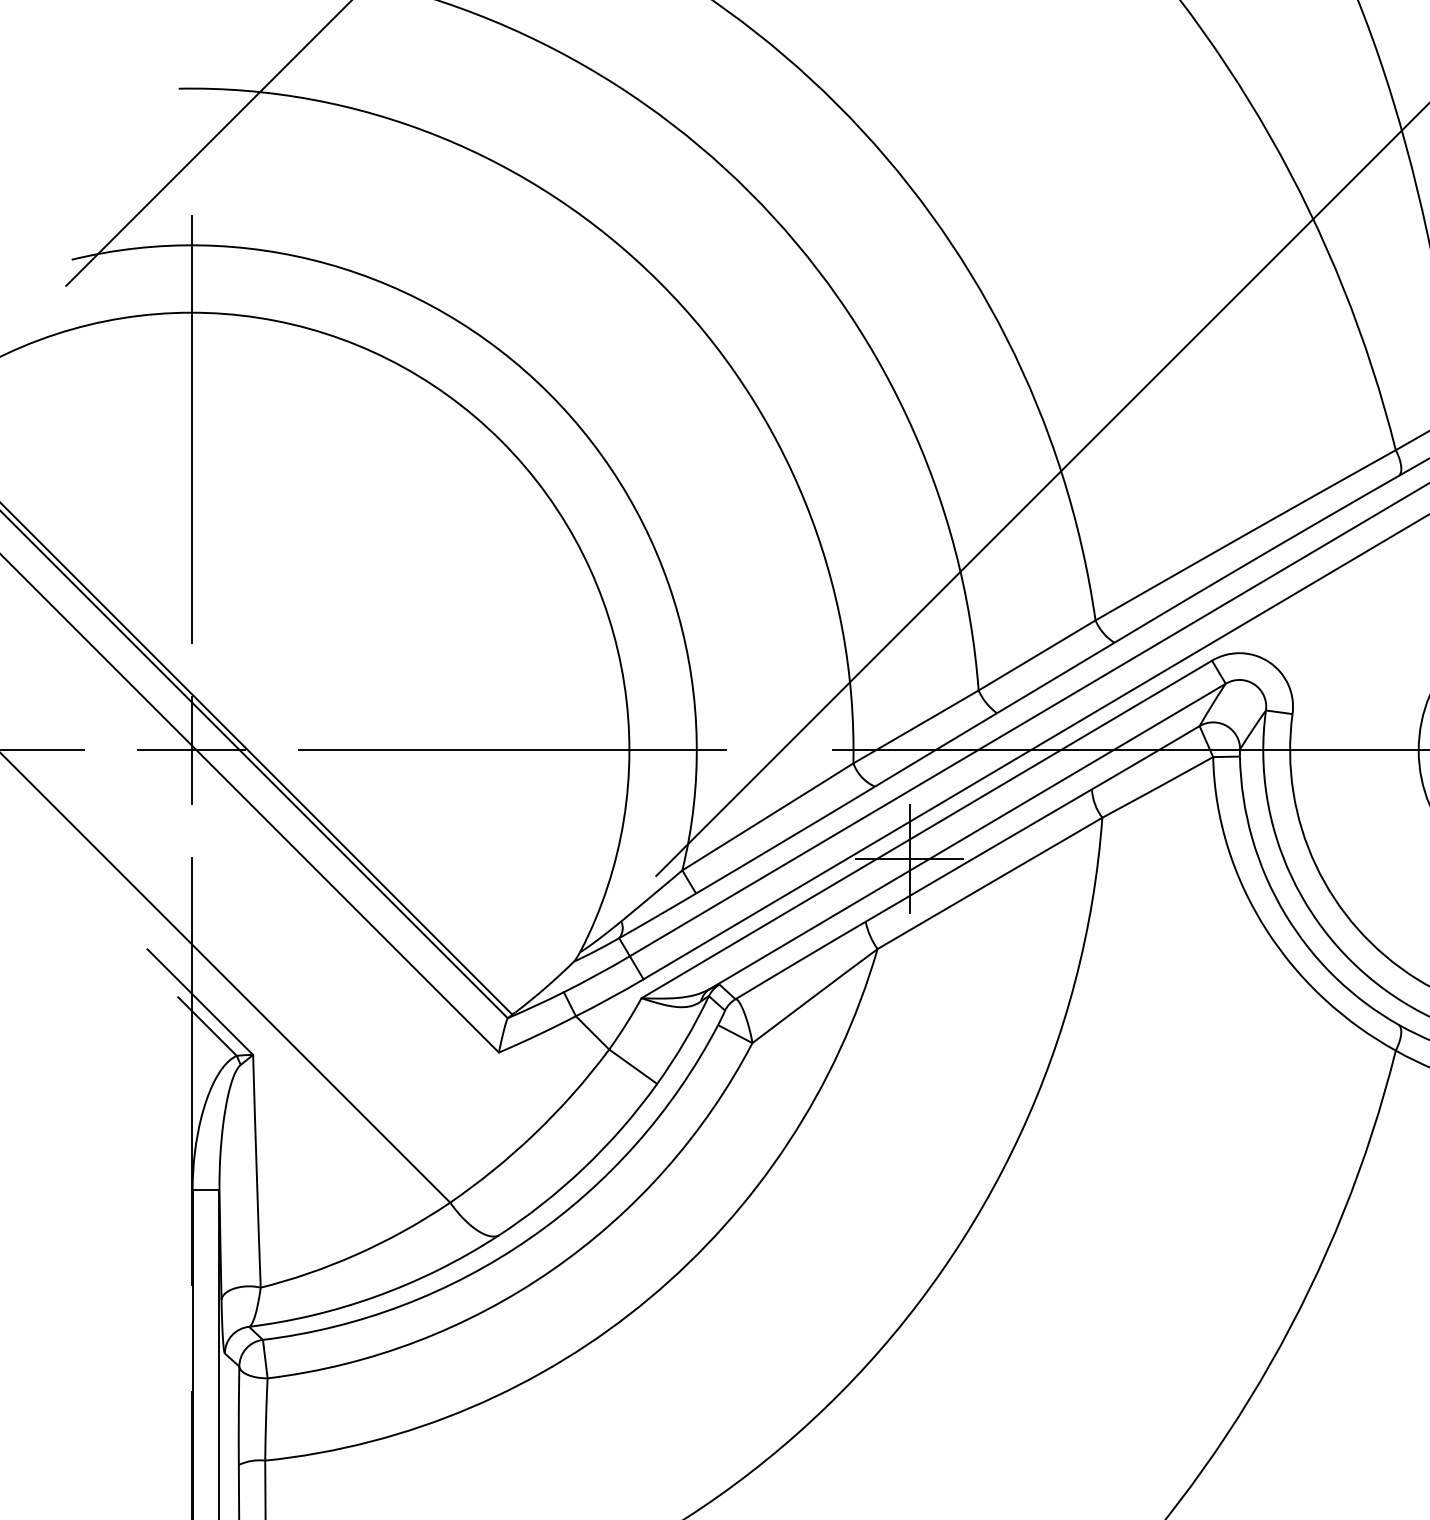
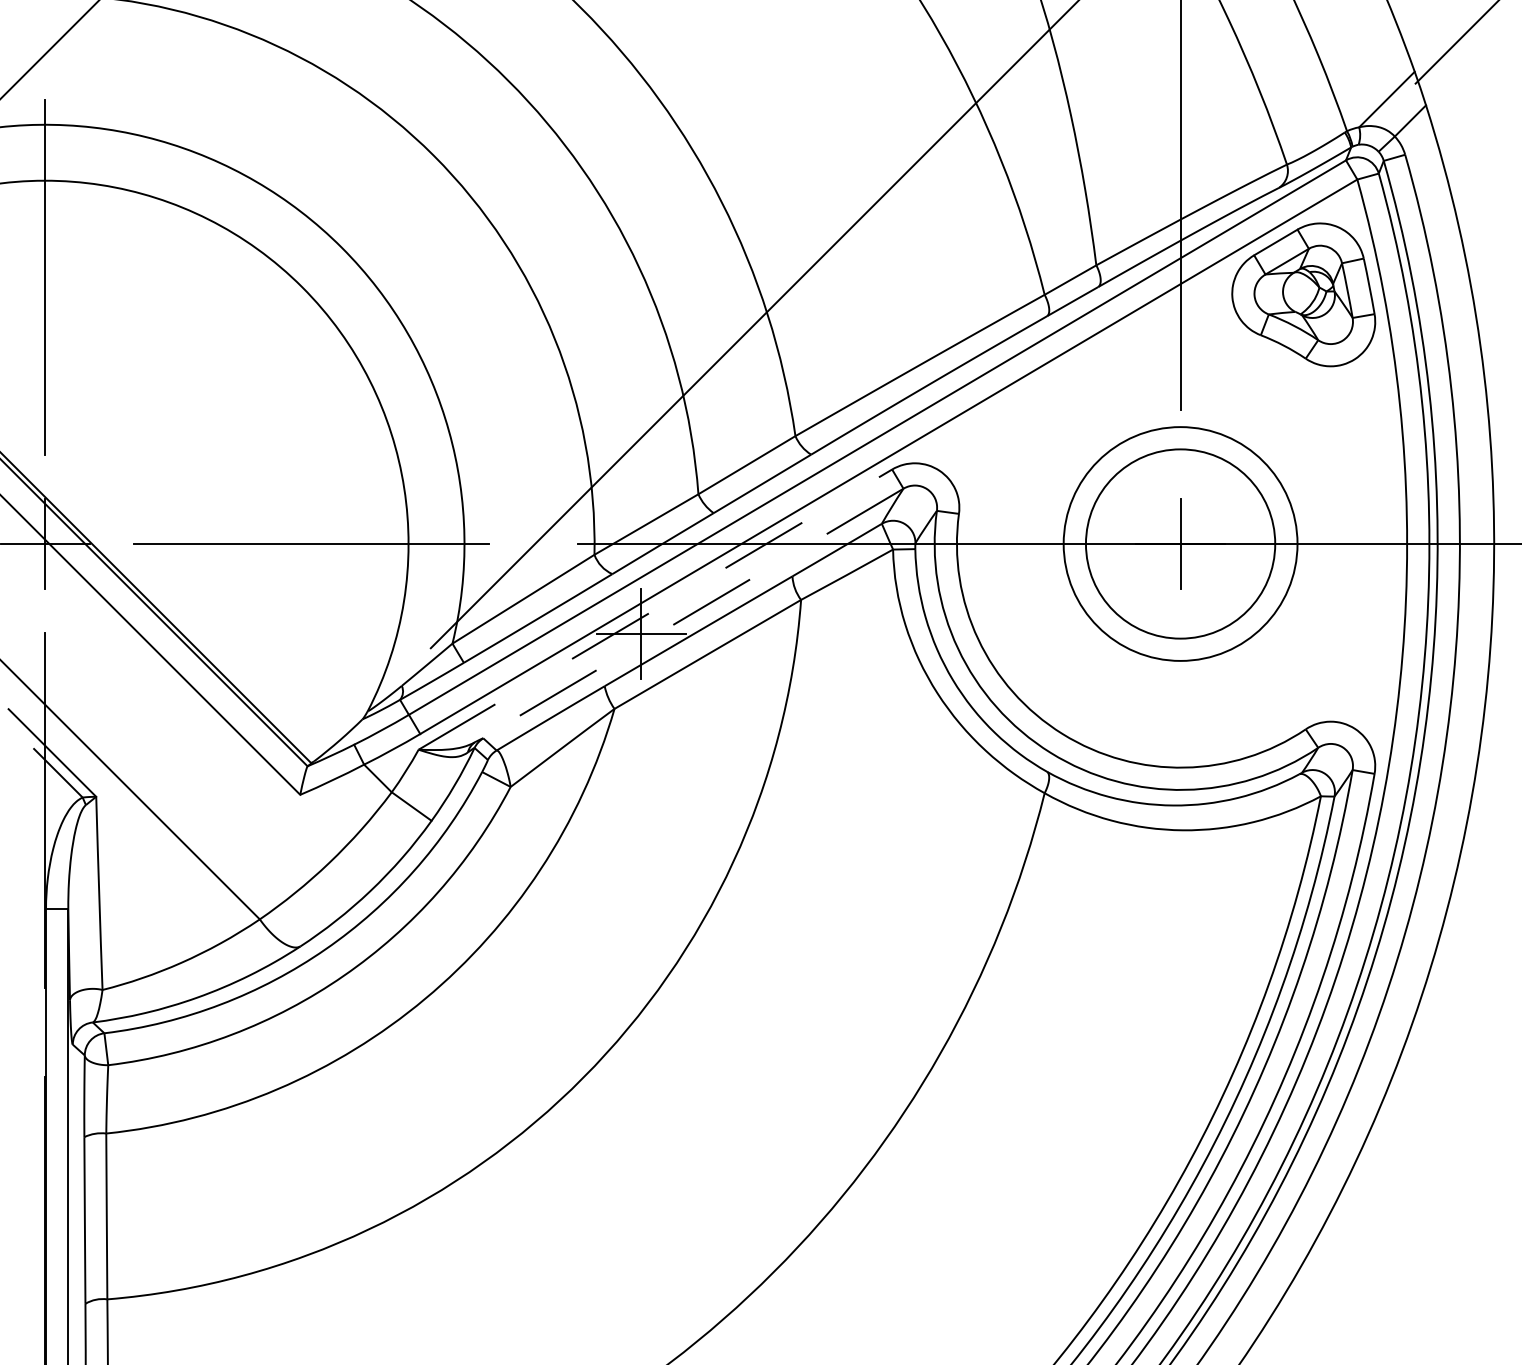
line: (926, 829) -> (655, 609), solid -> dashed
line: (967, 836) -> (689, 615), solid -> dashed

